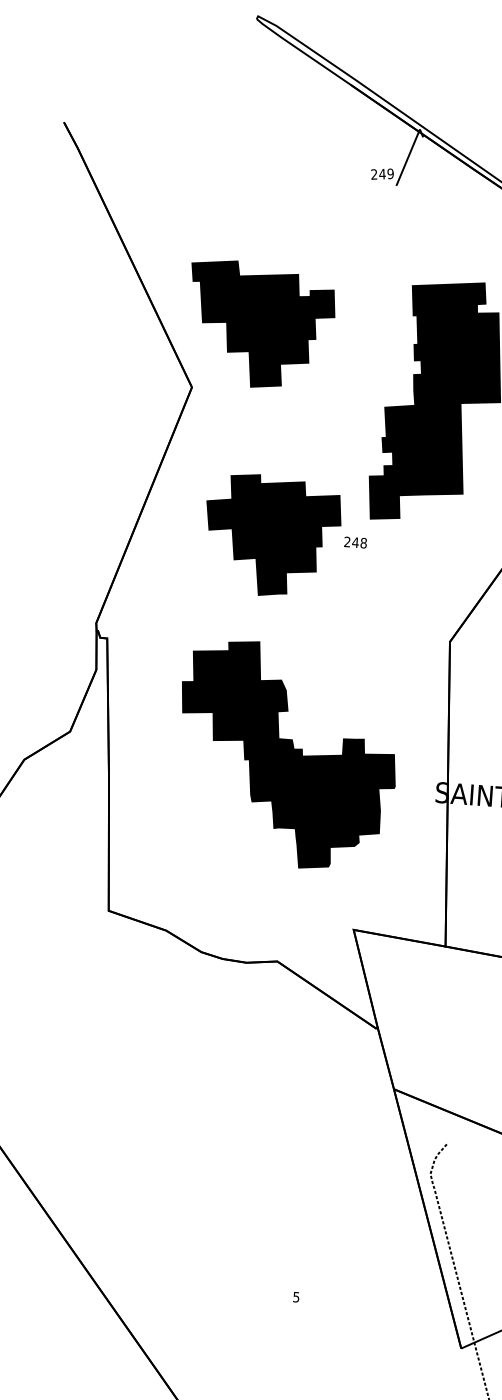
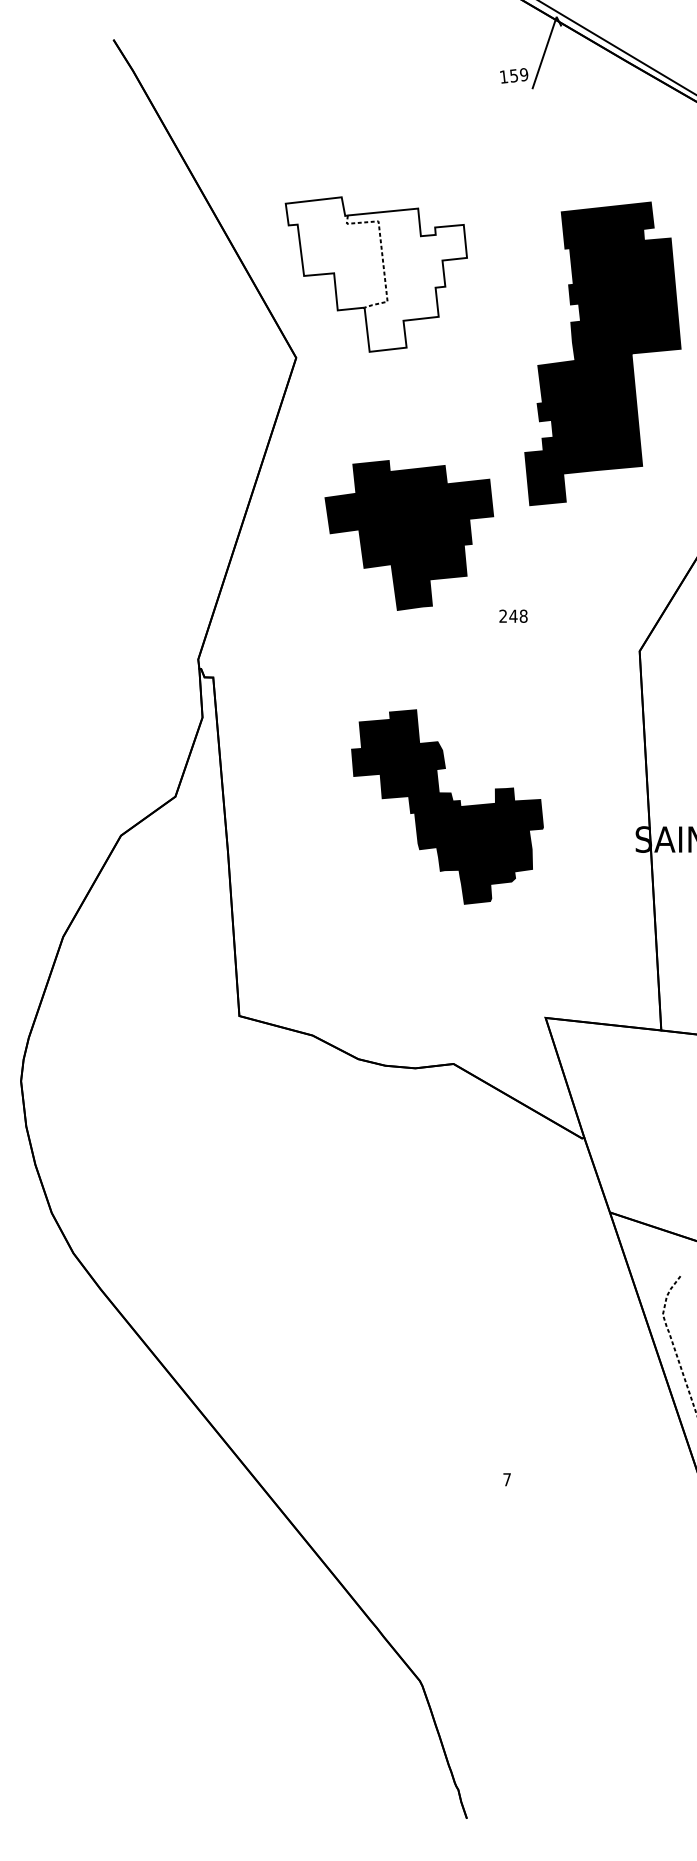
text: (377, 174) -> (508, 76), 249 -> 159
fill: (260, 325) -> (376, 274), removed
text: (355, 541) -> (513, 615), moved
part: (287, 755) -> (447, 806), size x0.7
text: (295, 1297) -> (506, 1479), 5 -> 7

